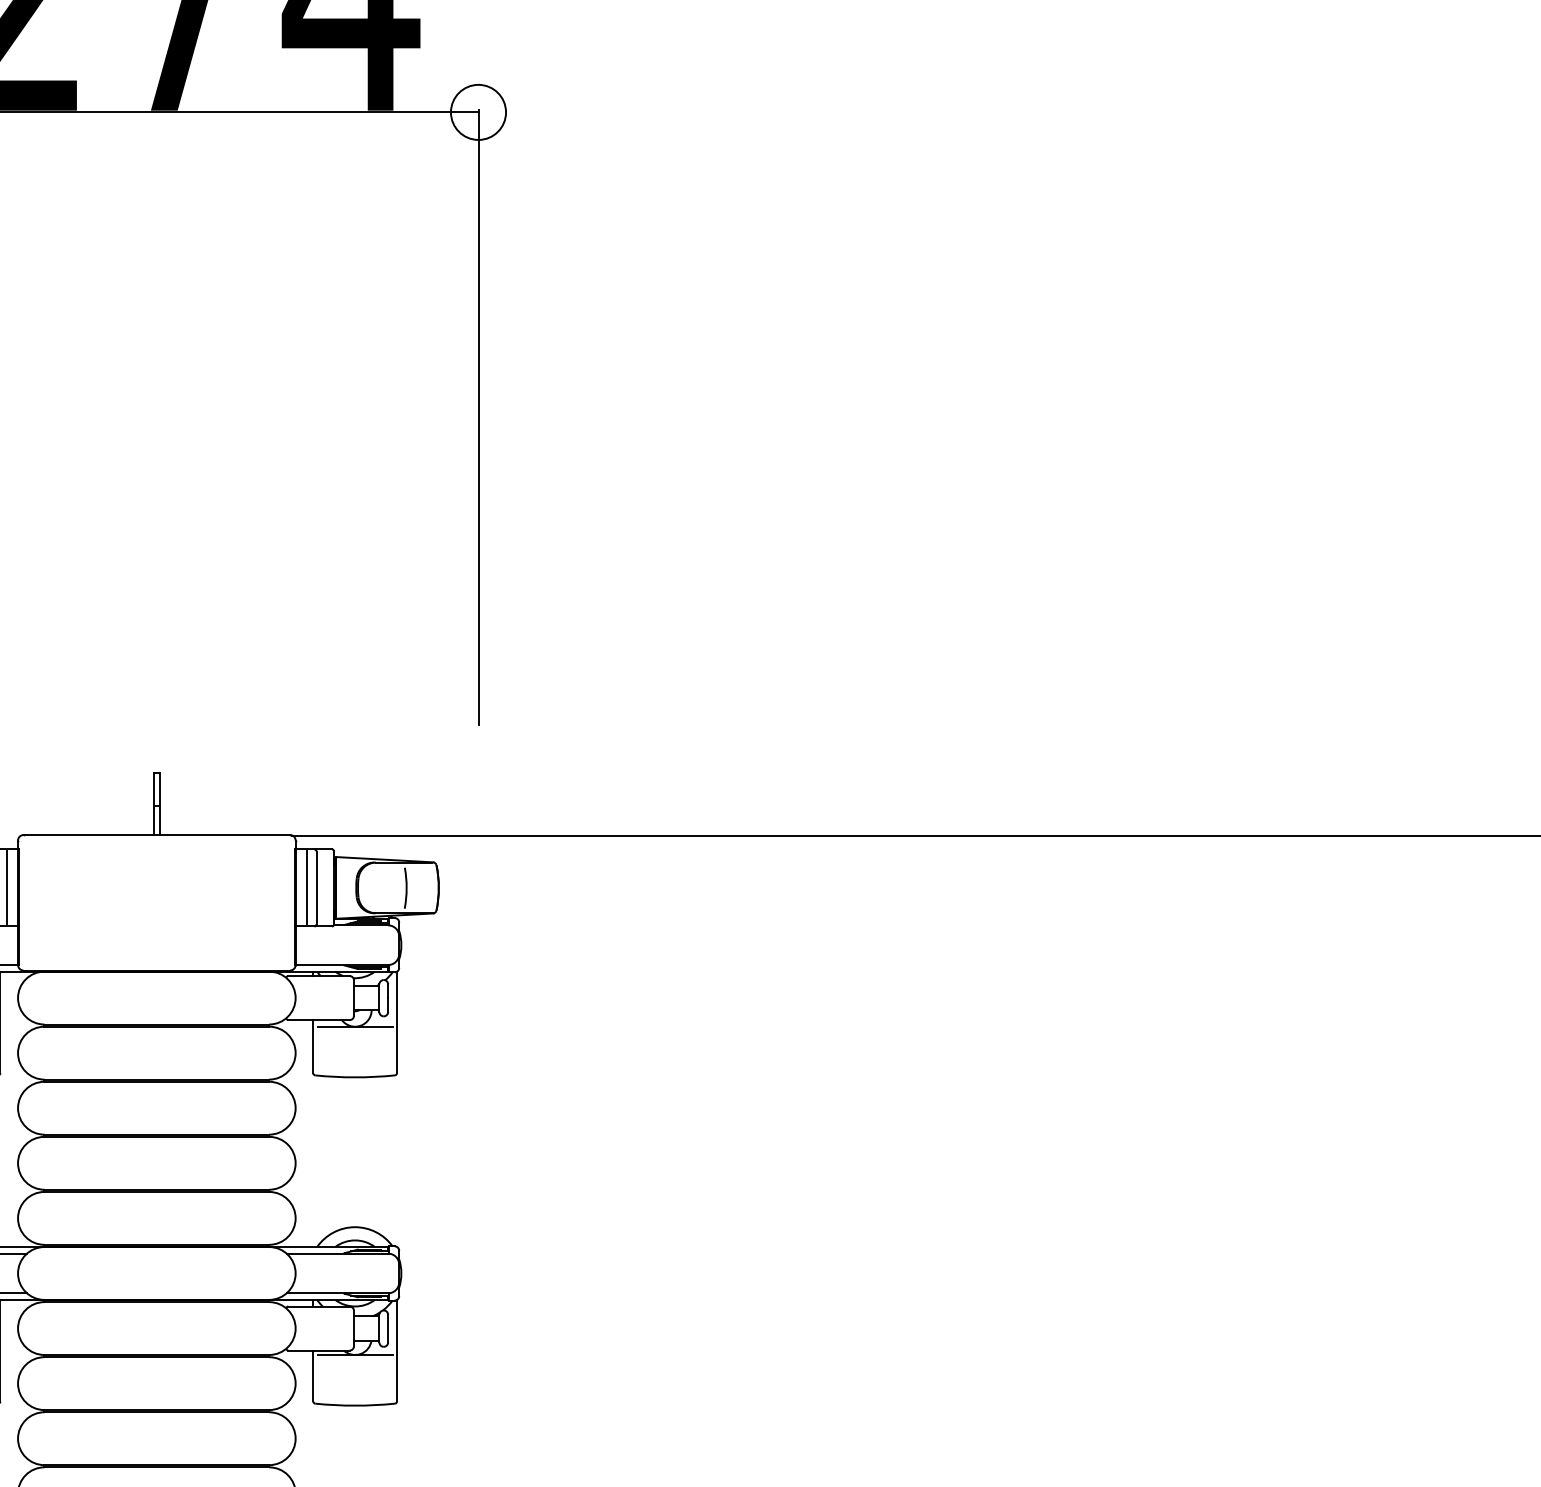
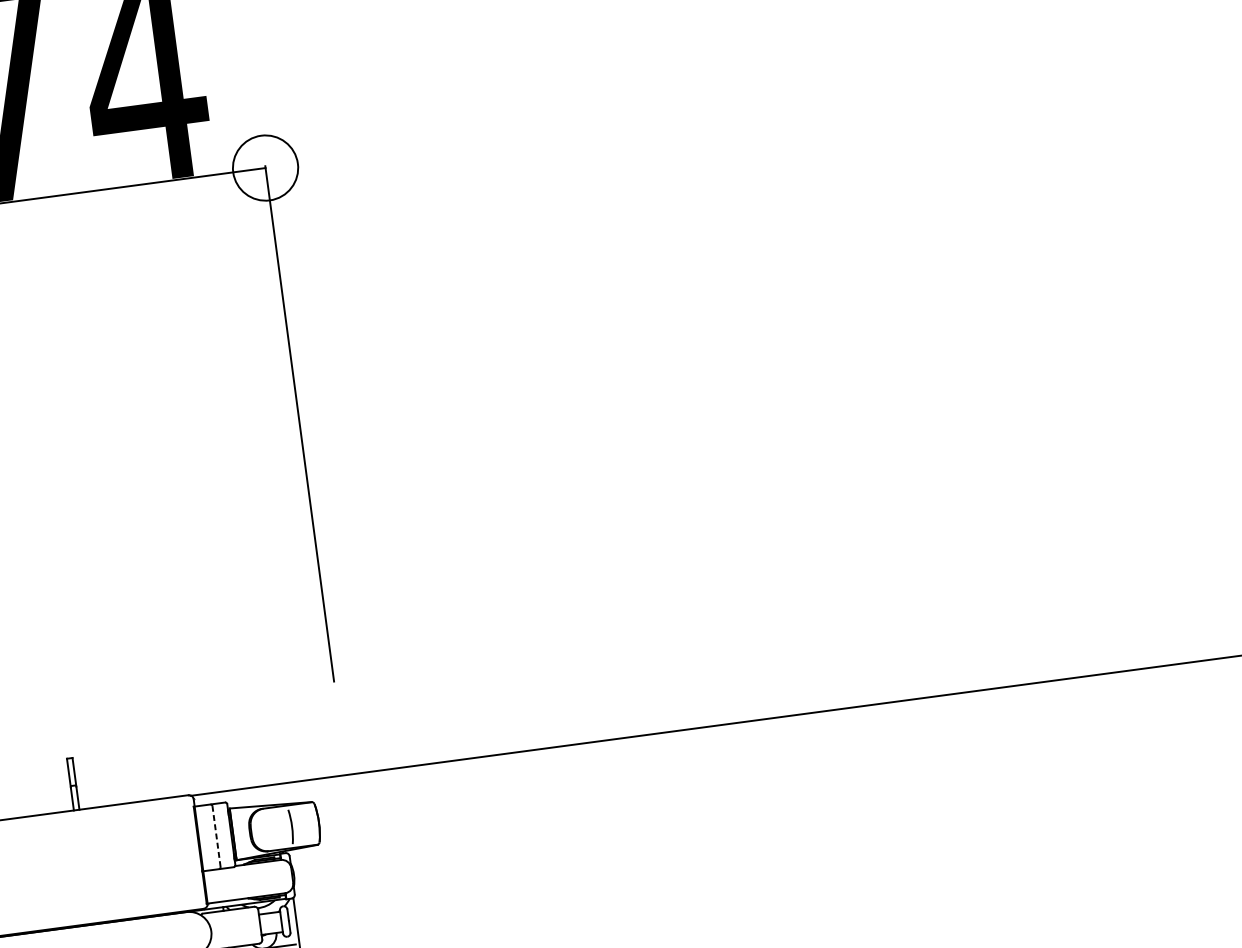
circle: (478, 111) -> (265, 167), size x1.4
line: (306, 887) -> (208, 837), removed
line: (316, 887) -> (216, 836), solid -> dashed

